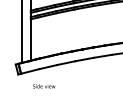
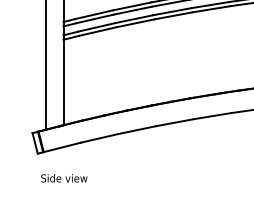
text: (44, 86) -> (65, 178), moved

